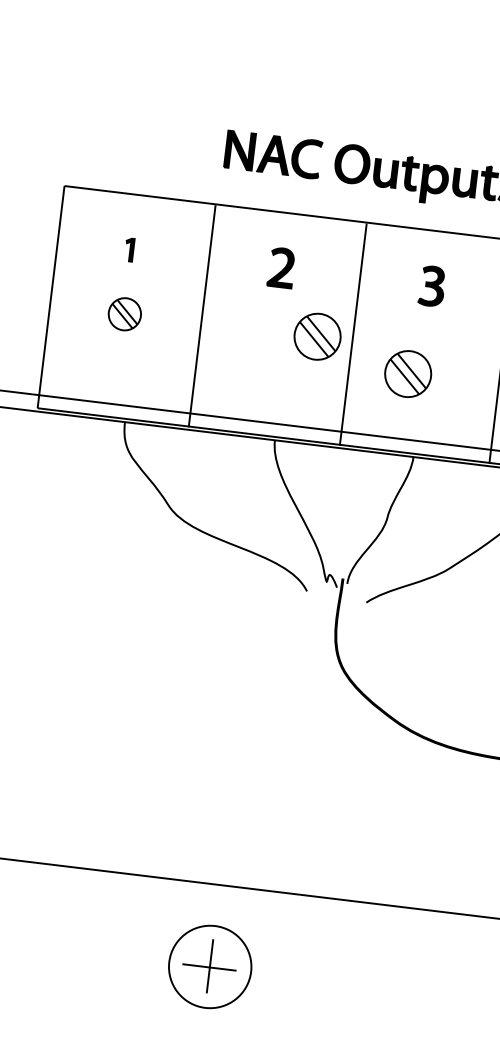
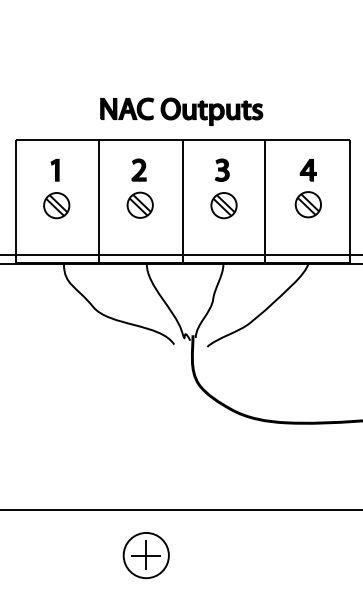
part: (128, 250) -> (54, 170), size x1.67
part: (124, 313) -> (56, 205), size x1.43
part: (316, 335) -> (139, 204), moved
part: (407, 373) -> (223, 205), moved

